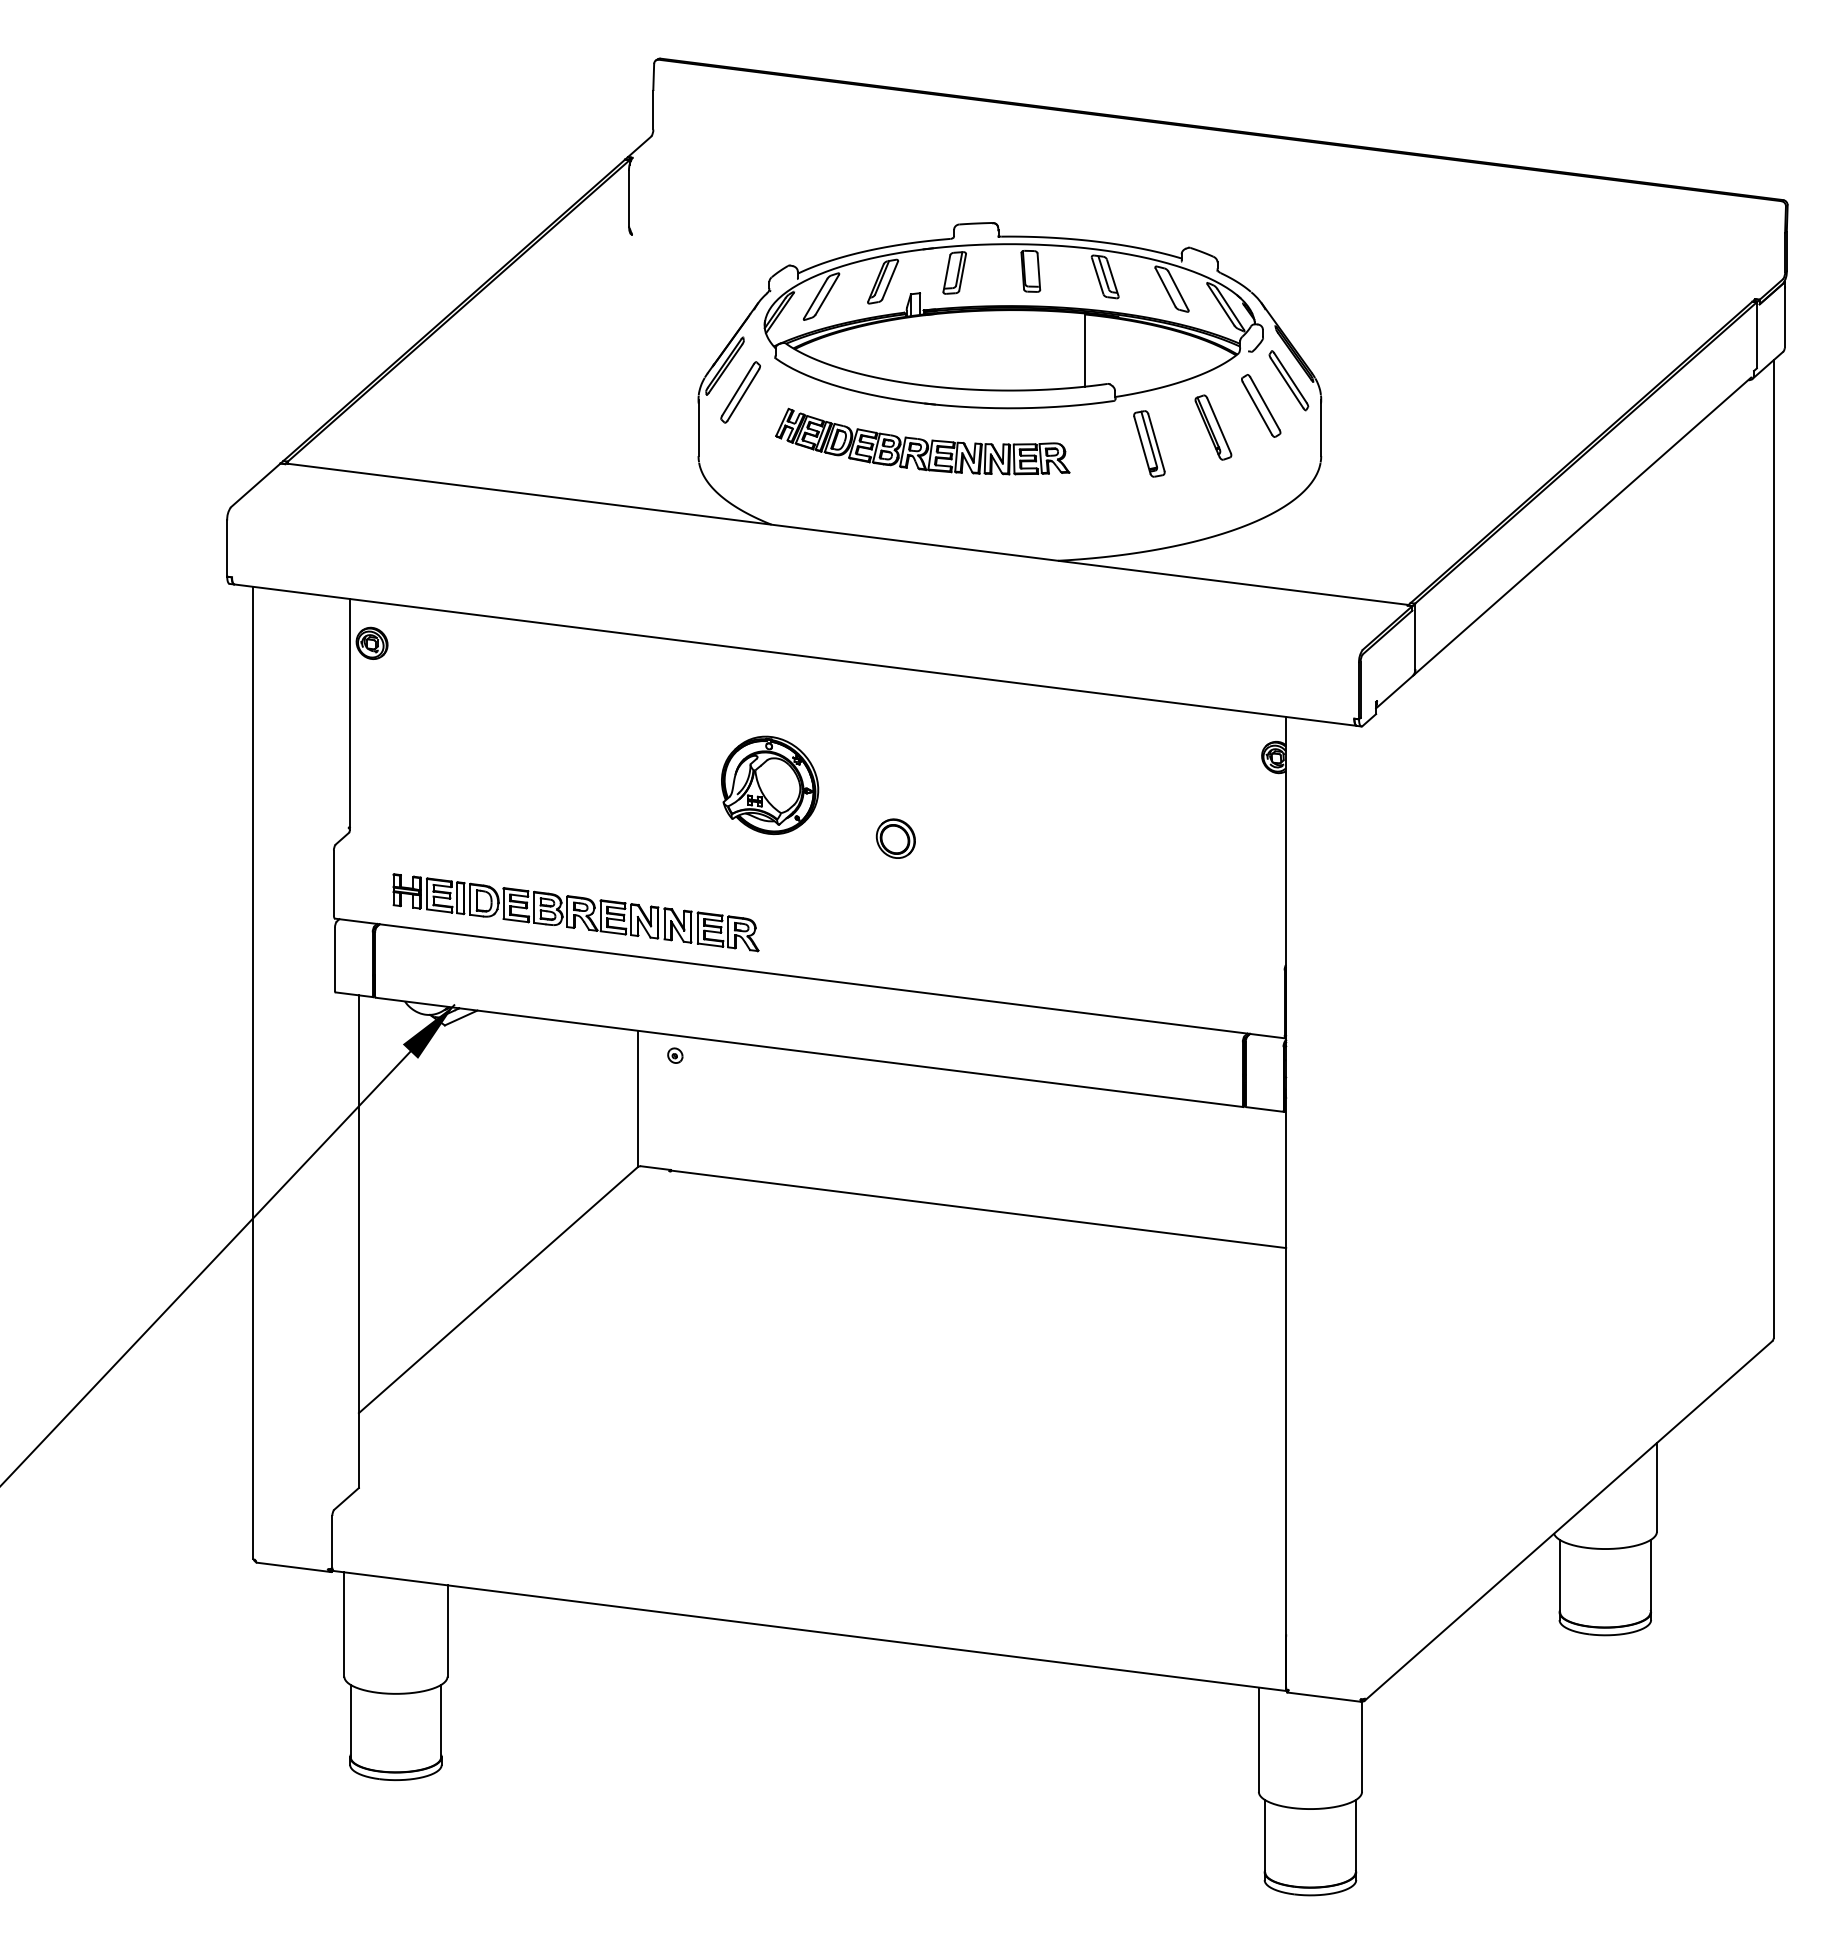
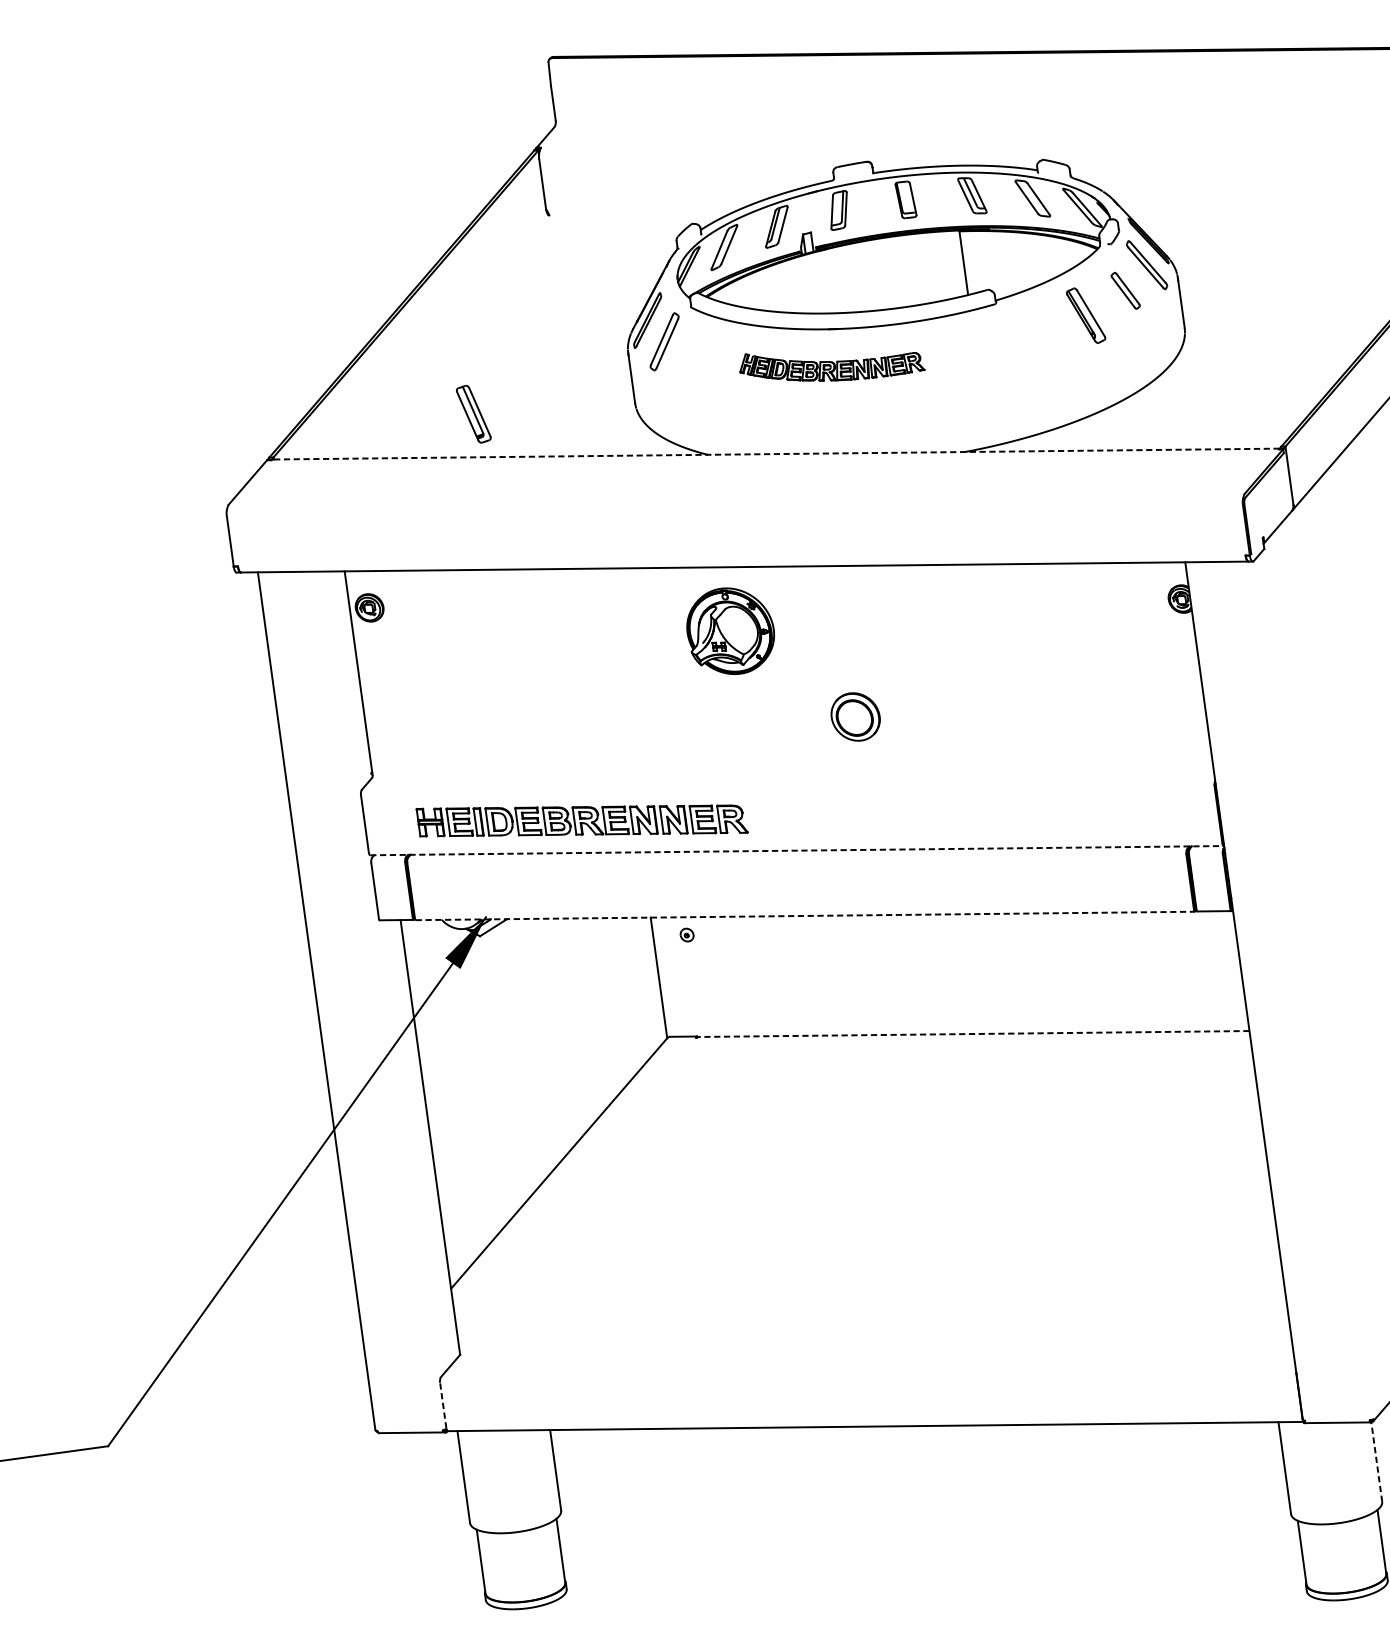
part: (1261, 405) -> (1125, 290), size x0.7
part: (922, 441) -> (831, 363), size x0.7
part: (1149, 443) -> (473, 413), moved
line: (847, 534) -> (776, 454), solid -> dashed
part: (770, 785) -> (731, 631), moved
part: (895, 838) -> (855, 716), size x1.4
line: (810, 978) -> (797, 850), solid -> dashed
line: (810, 1052) -> (806, 915), solid -> dashed
line: (978, 1209) -> (973, 1034), solid -> dashed
line: (332, 1541) -> (443, 1405), solid -> dashed
line: (1362, 1746) -> (1377, 1461), solid -> dashed

